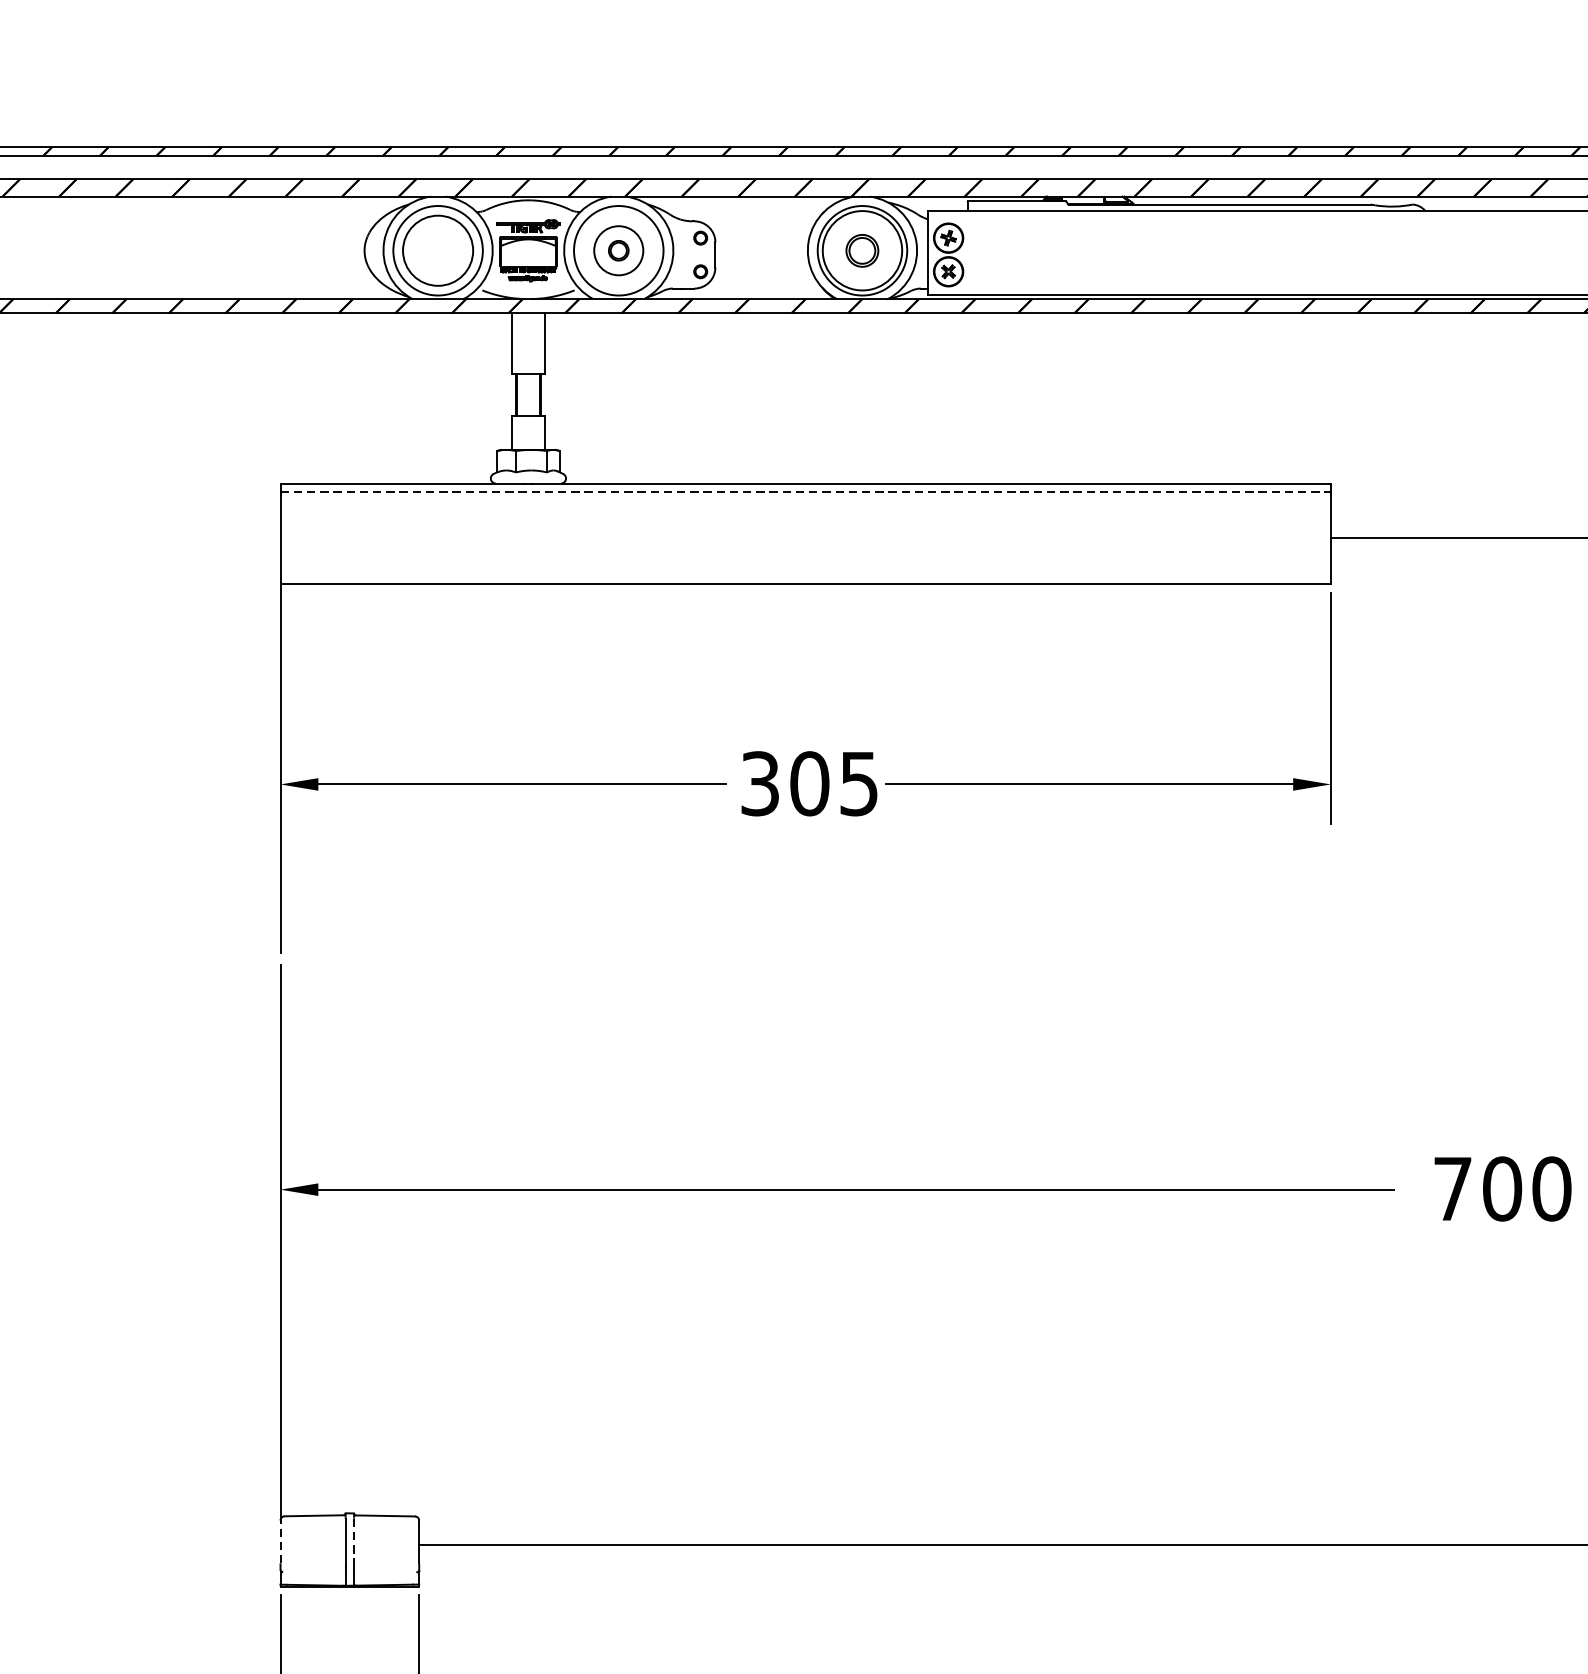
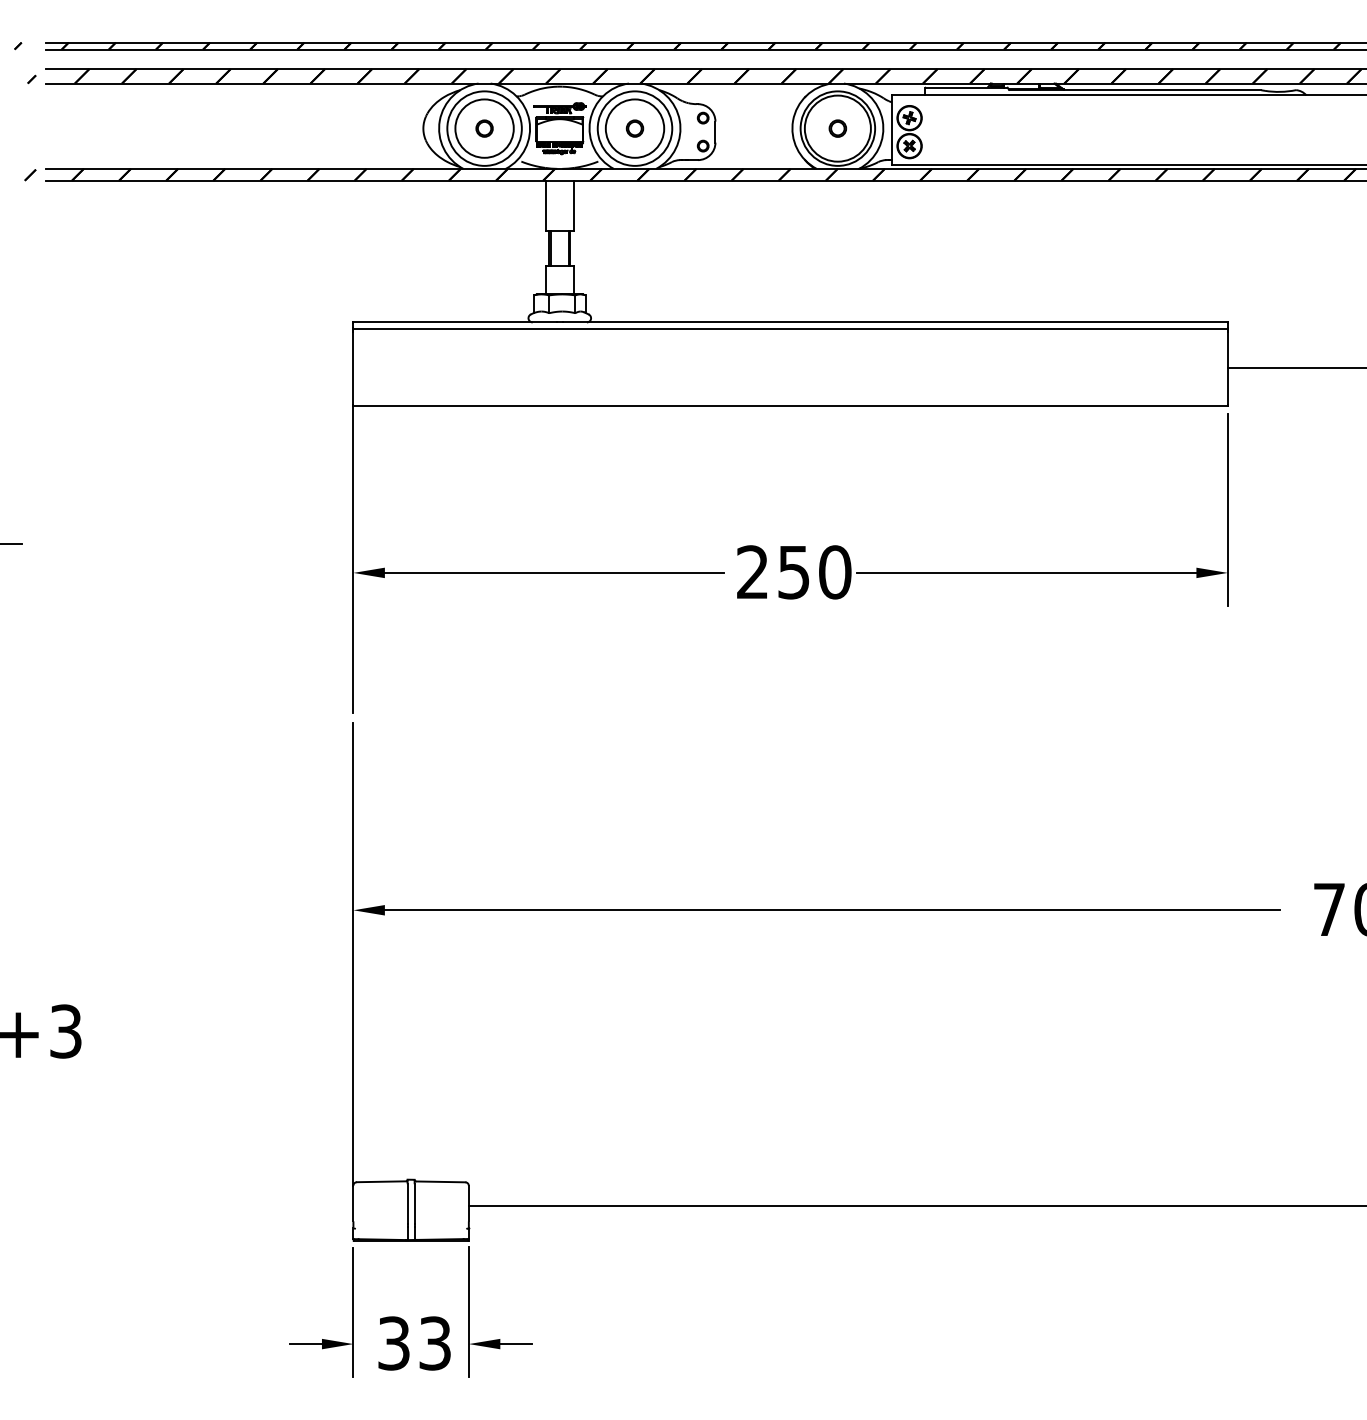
circle: (437, 250) -> (484, 128), added
circle: (618, 250) -> (634, 128), size x1.43
part: (862, 250) -> (837, 128), size x0.62
line: (806, 492) -> (791, 329), dashed -> solid
text: (810, 783) -> (794, 572), 305 -> 250
line: (280, 1541) -> (353, 1203), dashed -> solid
line: (353, 1543) -> (414, 1204), dashed -> solid

